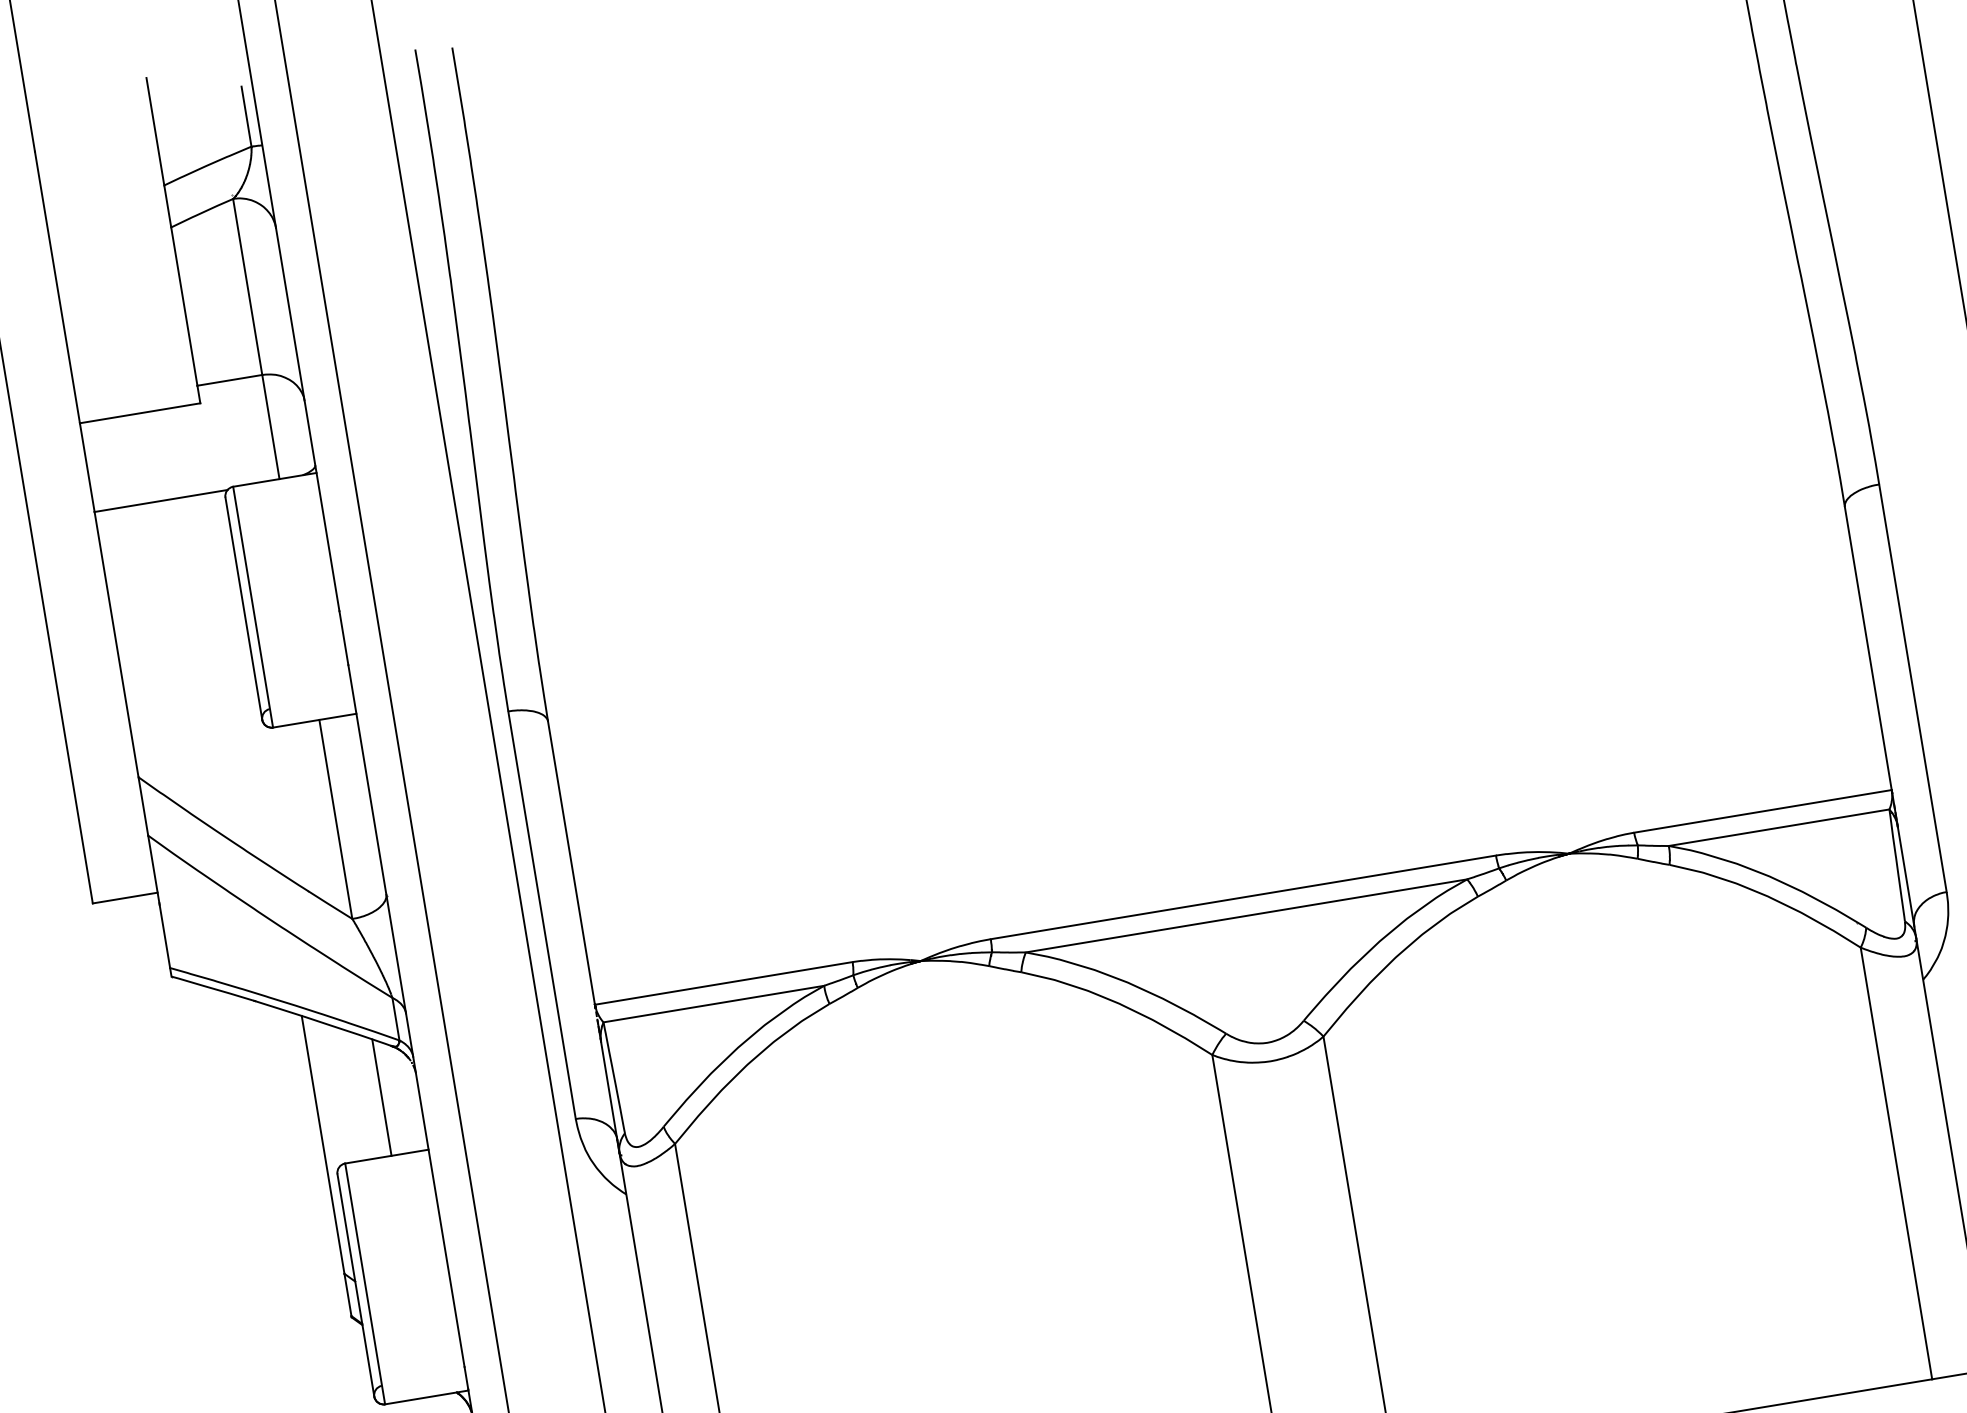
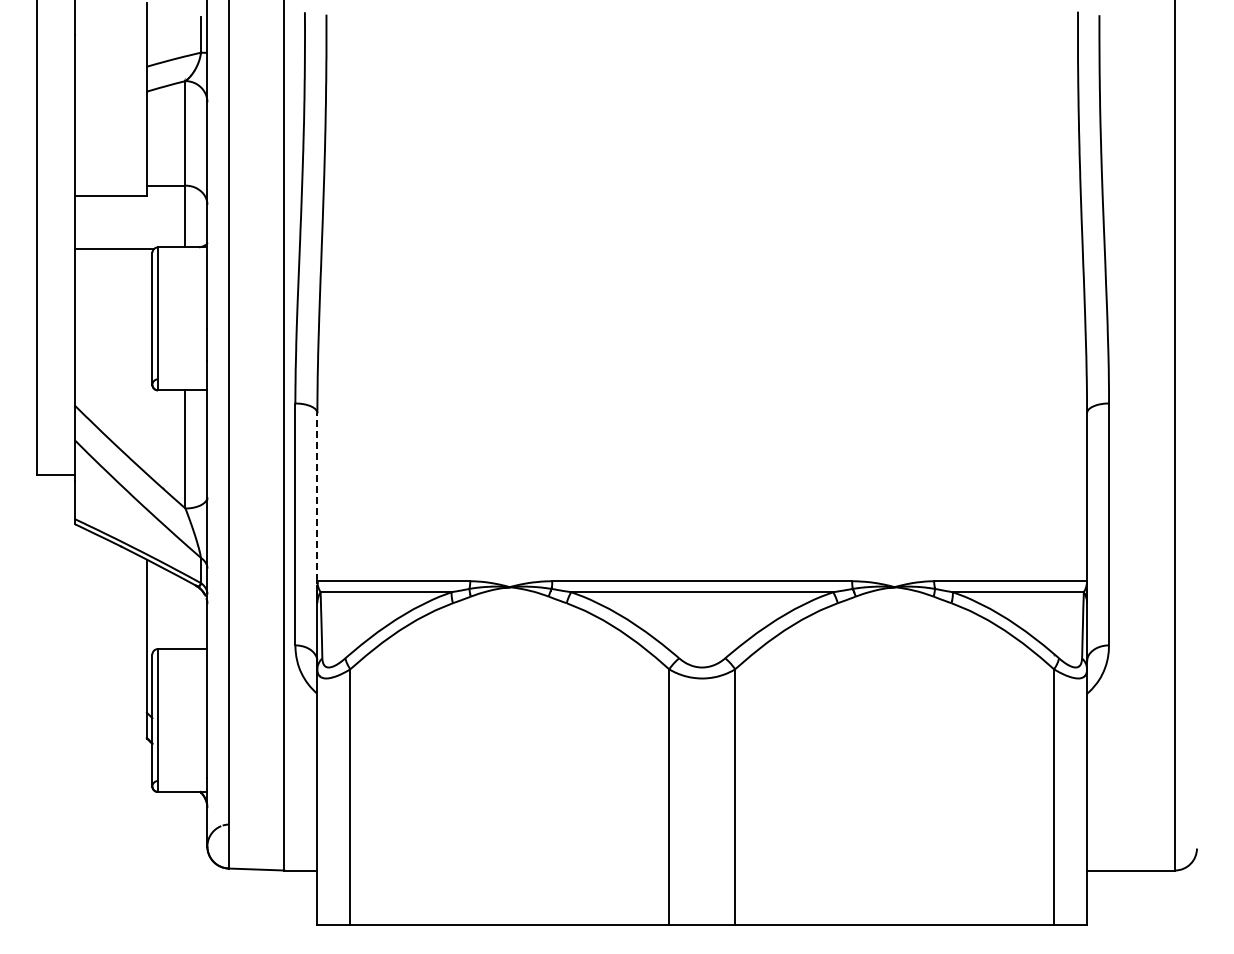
line: (571, 861) -> (317, 496), solid -> dashed
line: (382, 1097) -> (185, 614), removed

